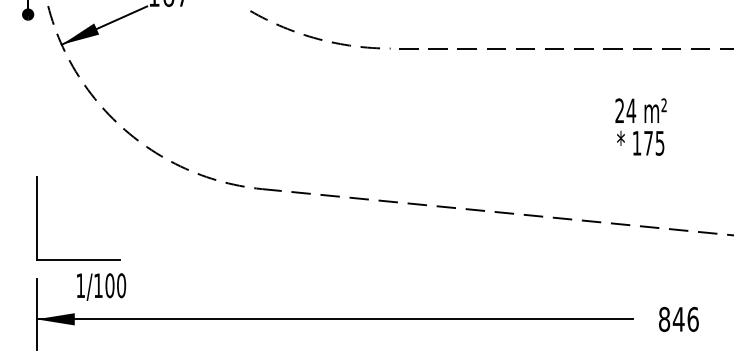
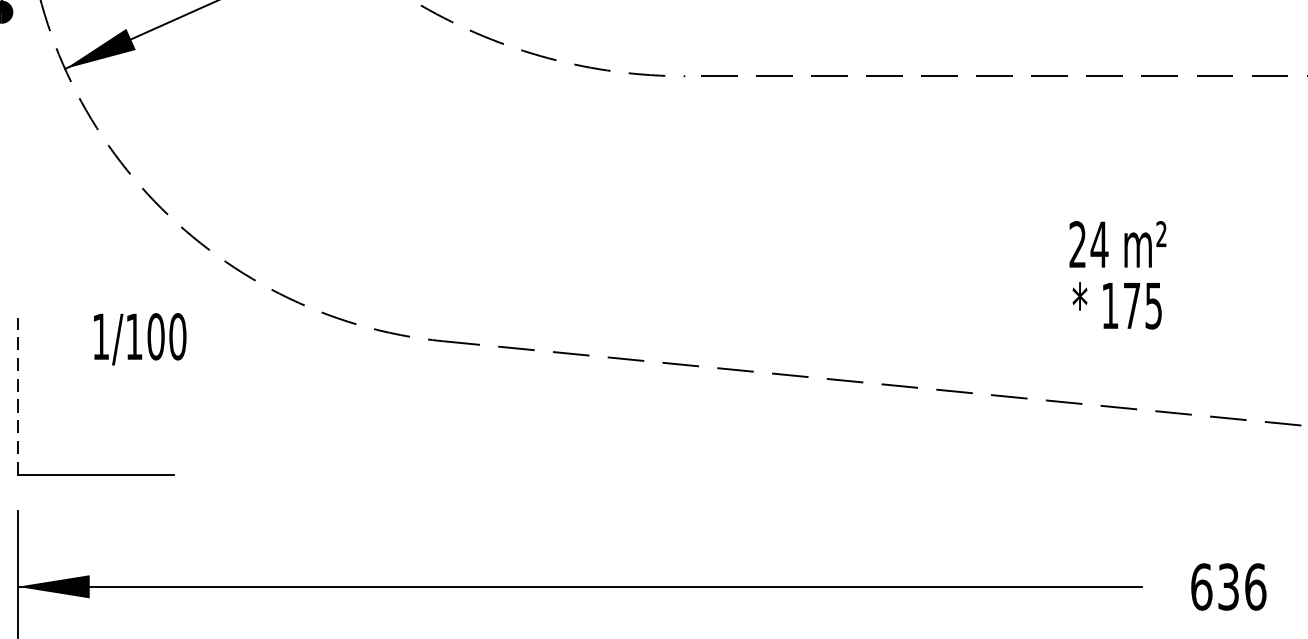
text: (640, 126) -> (1116, 274), moved
line: (36, 218) -> (17, 396), solid -> dashed
text: (101, 286) -> (140, 338), moved
text: (671, 318) -> (1214, 585), 846 -> 636

